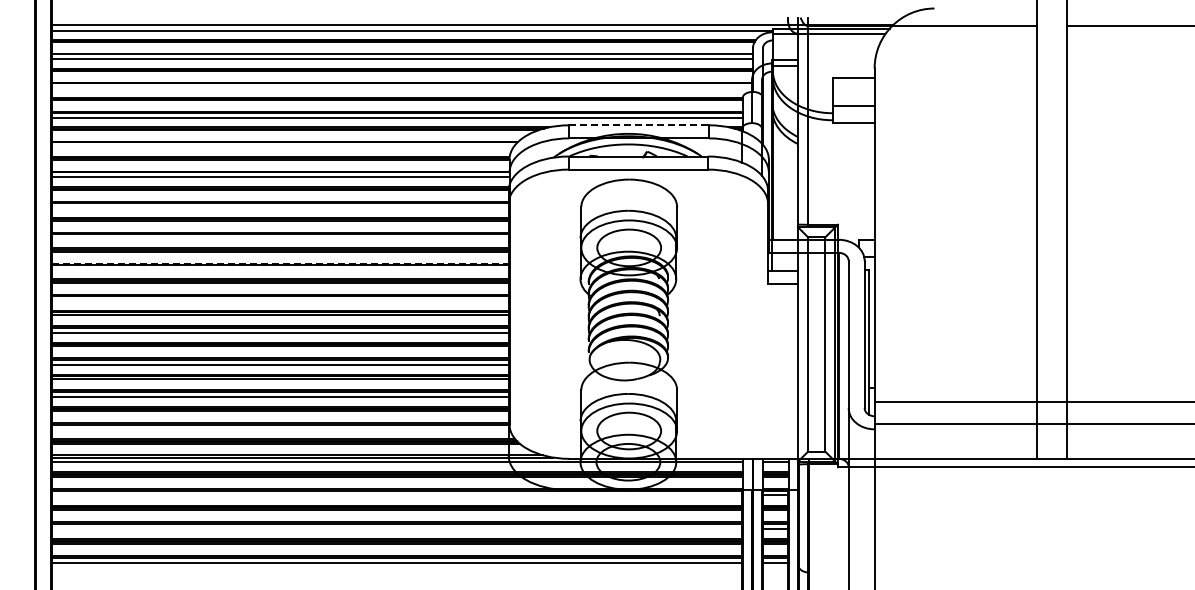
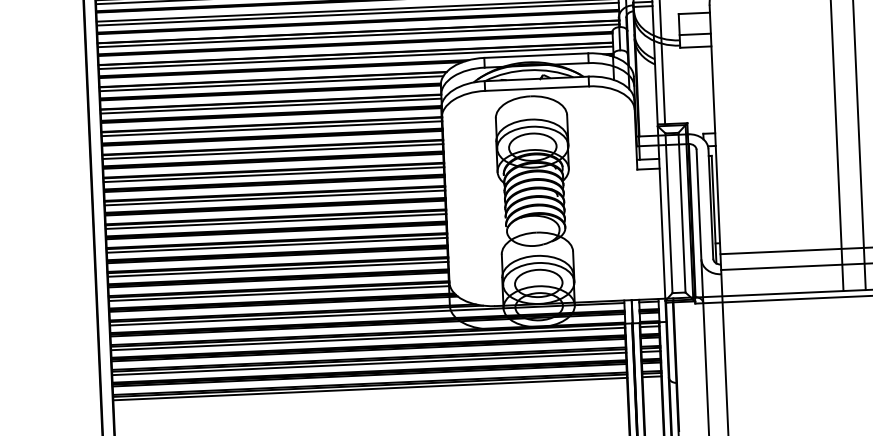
line: (401, 88) -> (358, 35), added
line: (639, 125) -> (536, 55), dashed -> solid
line: (282, 147) -> (271, 83), added
line: (280, 207) -> (272, 128), added
line: (280, 238) -> (273, 151), added
line: (280, 263) -> (273, 170), dashed -> solid
line: (280, 269) -> (274, 174), added
line: (280, 300) -> (275, 197), added
line: (280, 429) -> (279, 293), added
line: (396, 495) -> (367, 339), added
line: (396, 528) -> (368, 363), added

